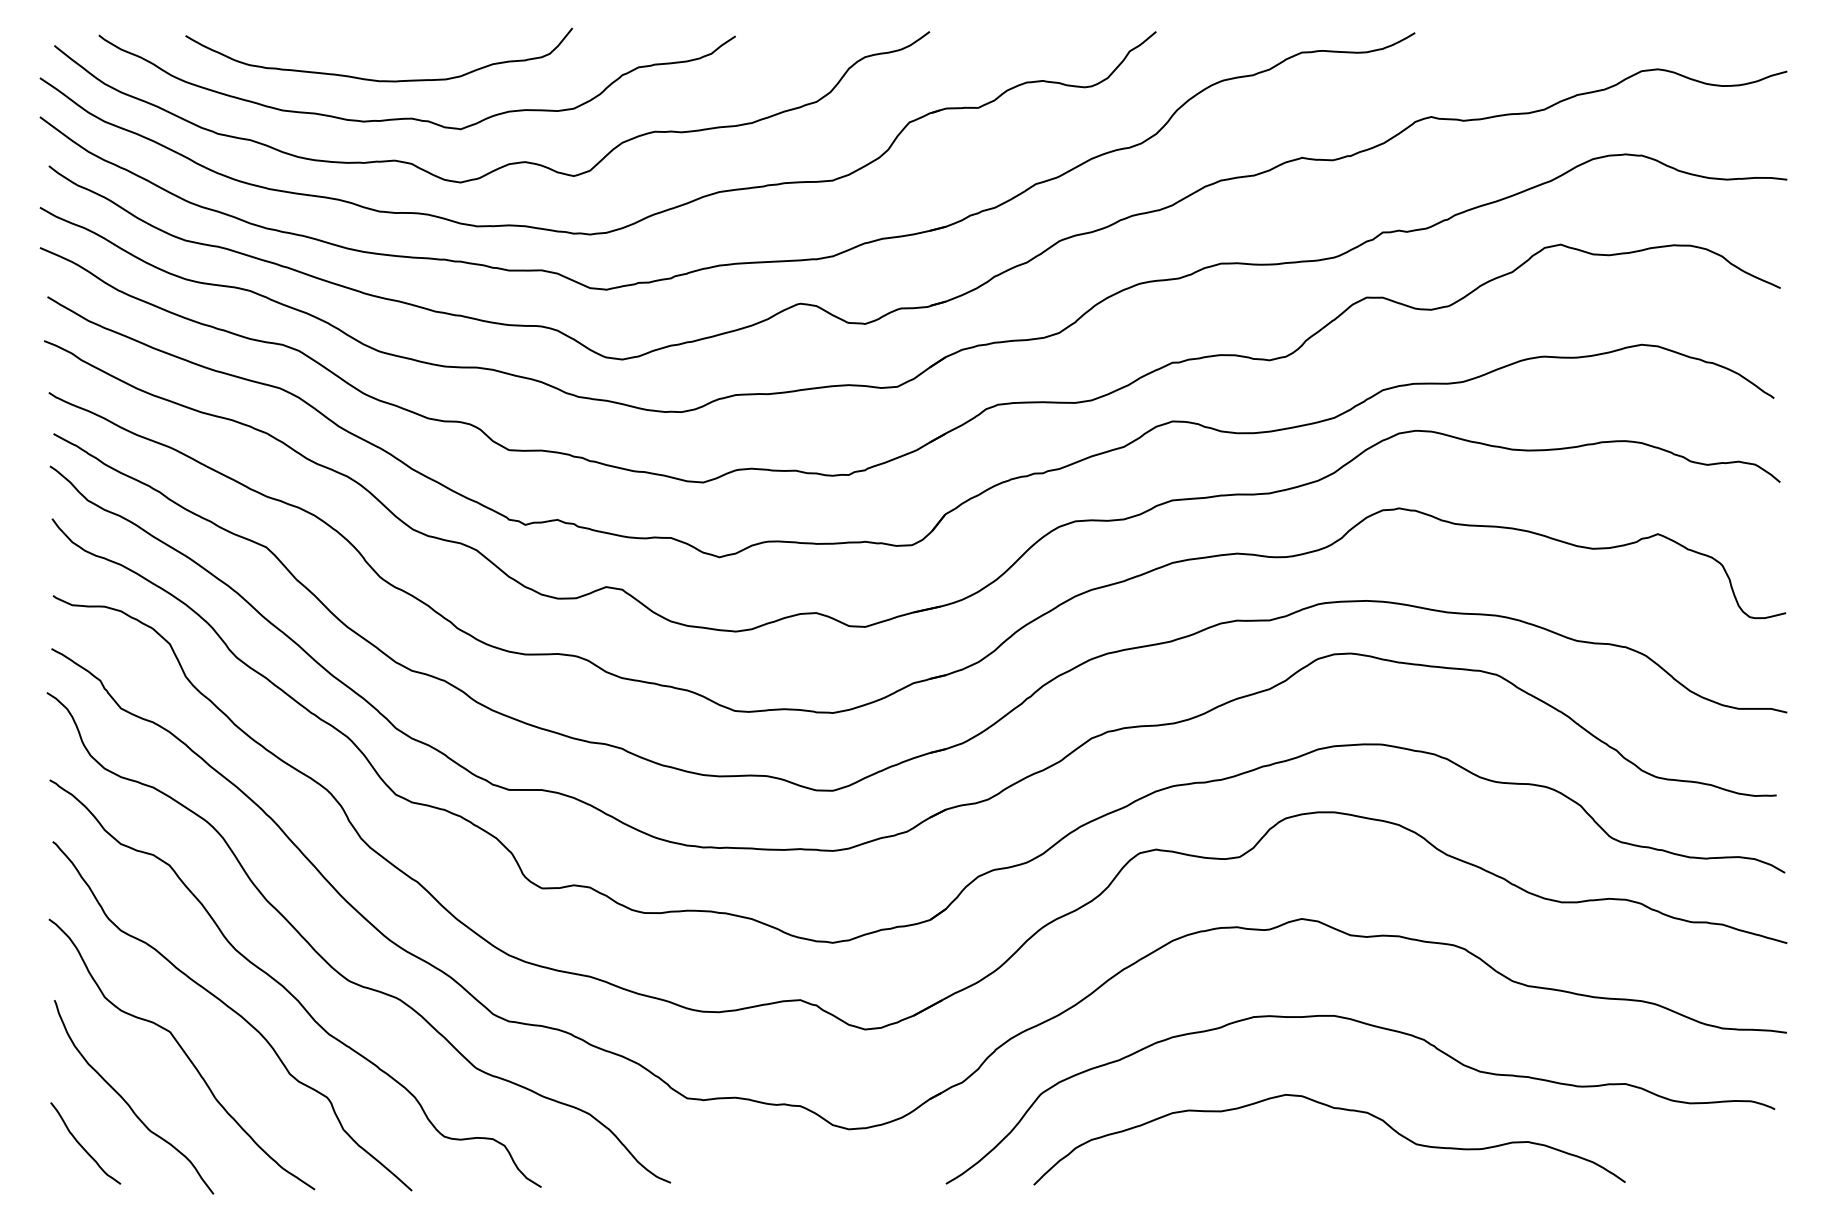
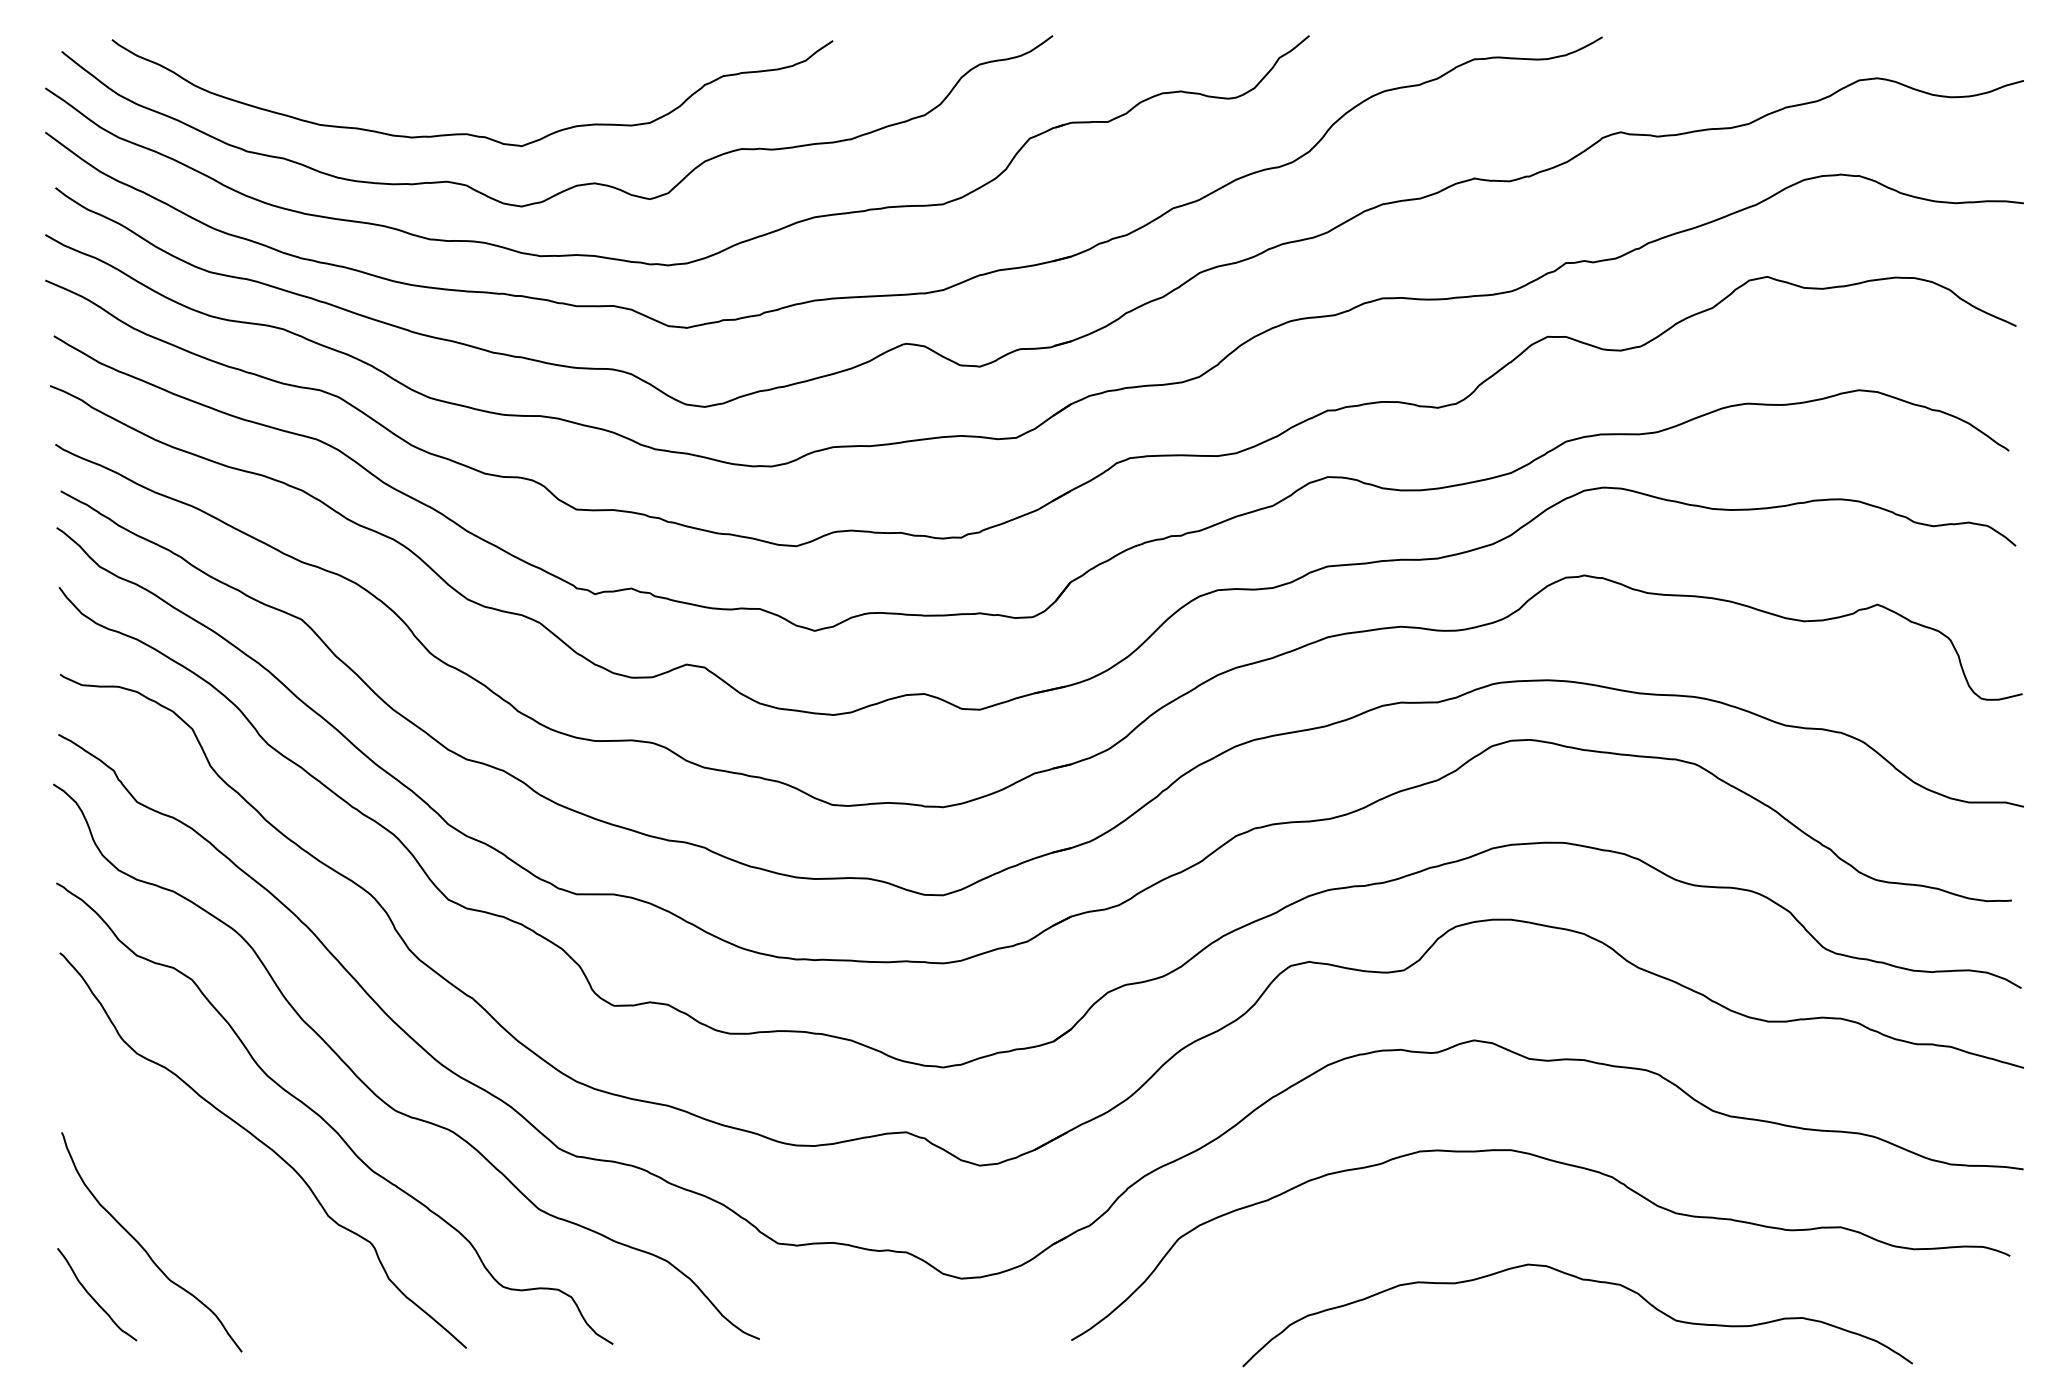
curve: (379, 80) -> (429, 90), removed
curve: (184, 1053) -> (208, 1192), removed
curve: (1333, 1108) -> (1582, 1280), moved

